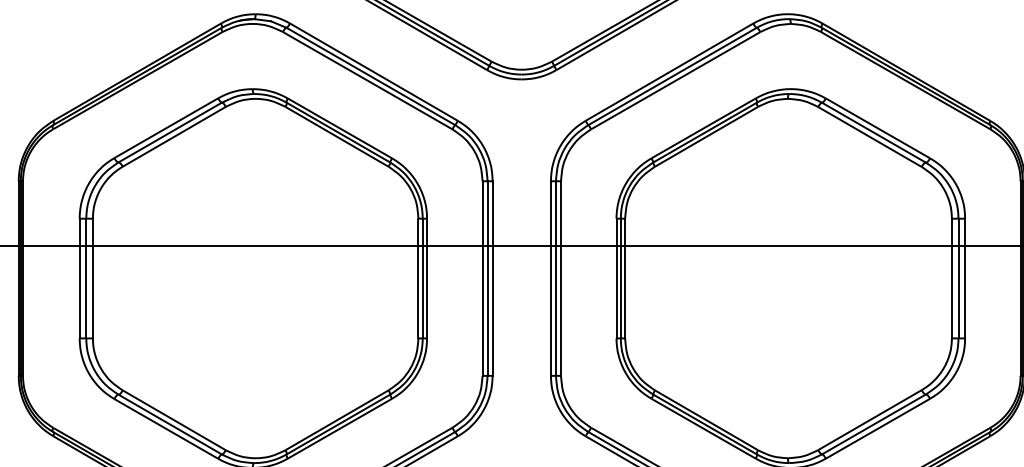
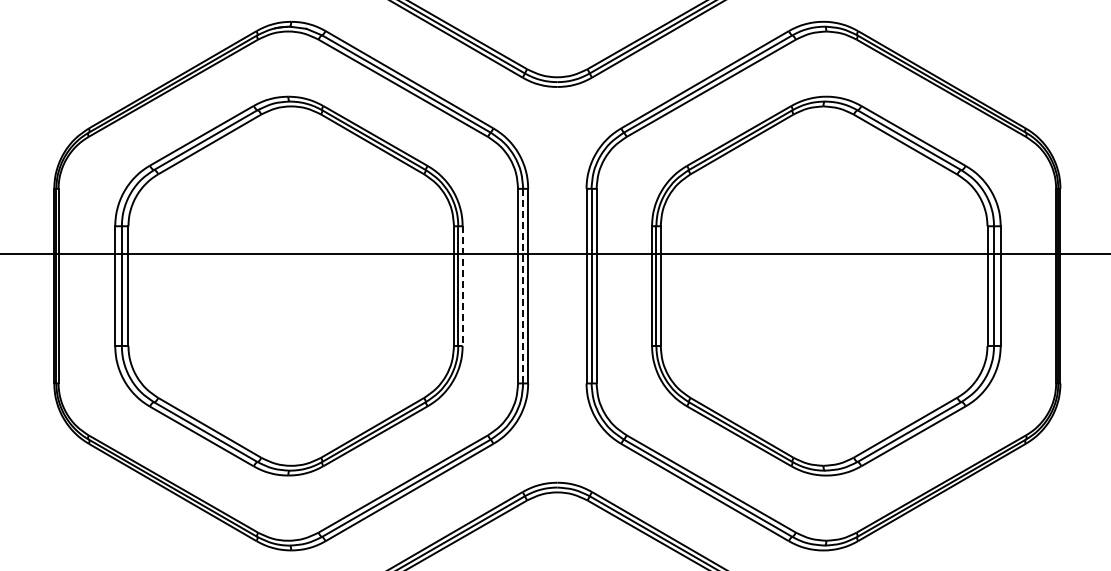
line: (426, 278) -> (462, 286), solid -> dashed
line: (487, 278) -> (523, 286), solid -> dashed

